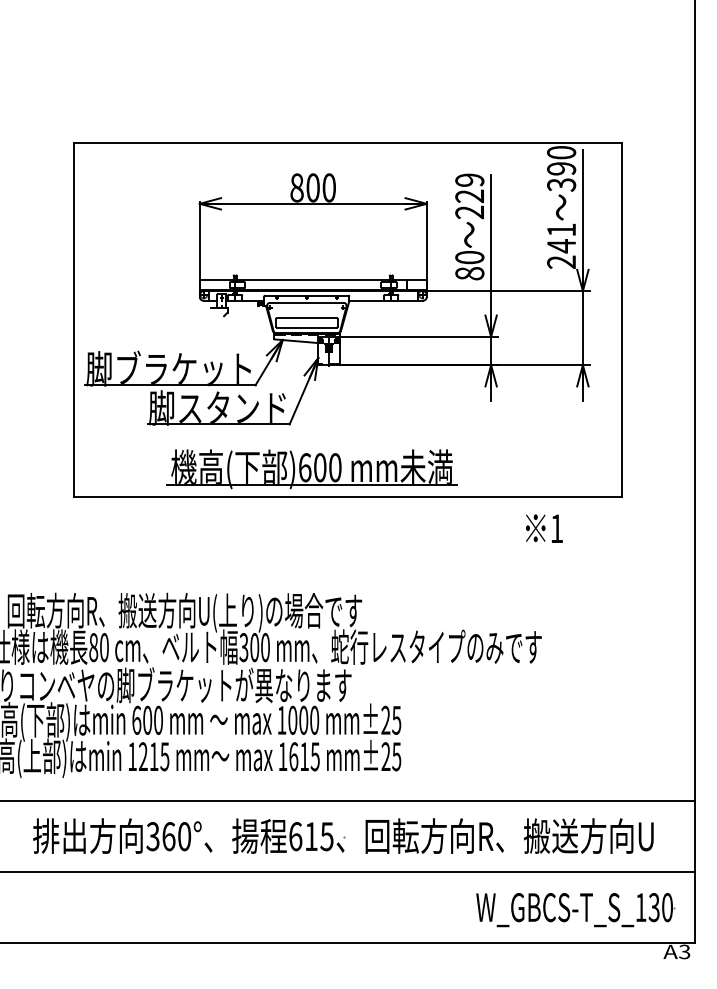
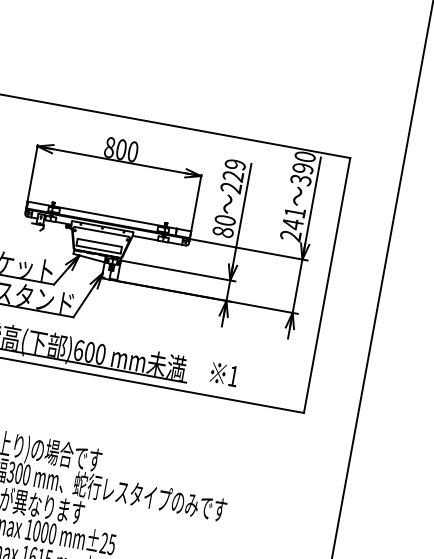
text: (544, 528) -> (224, 374), moved

